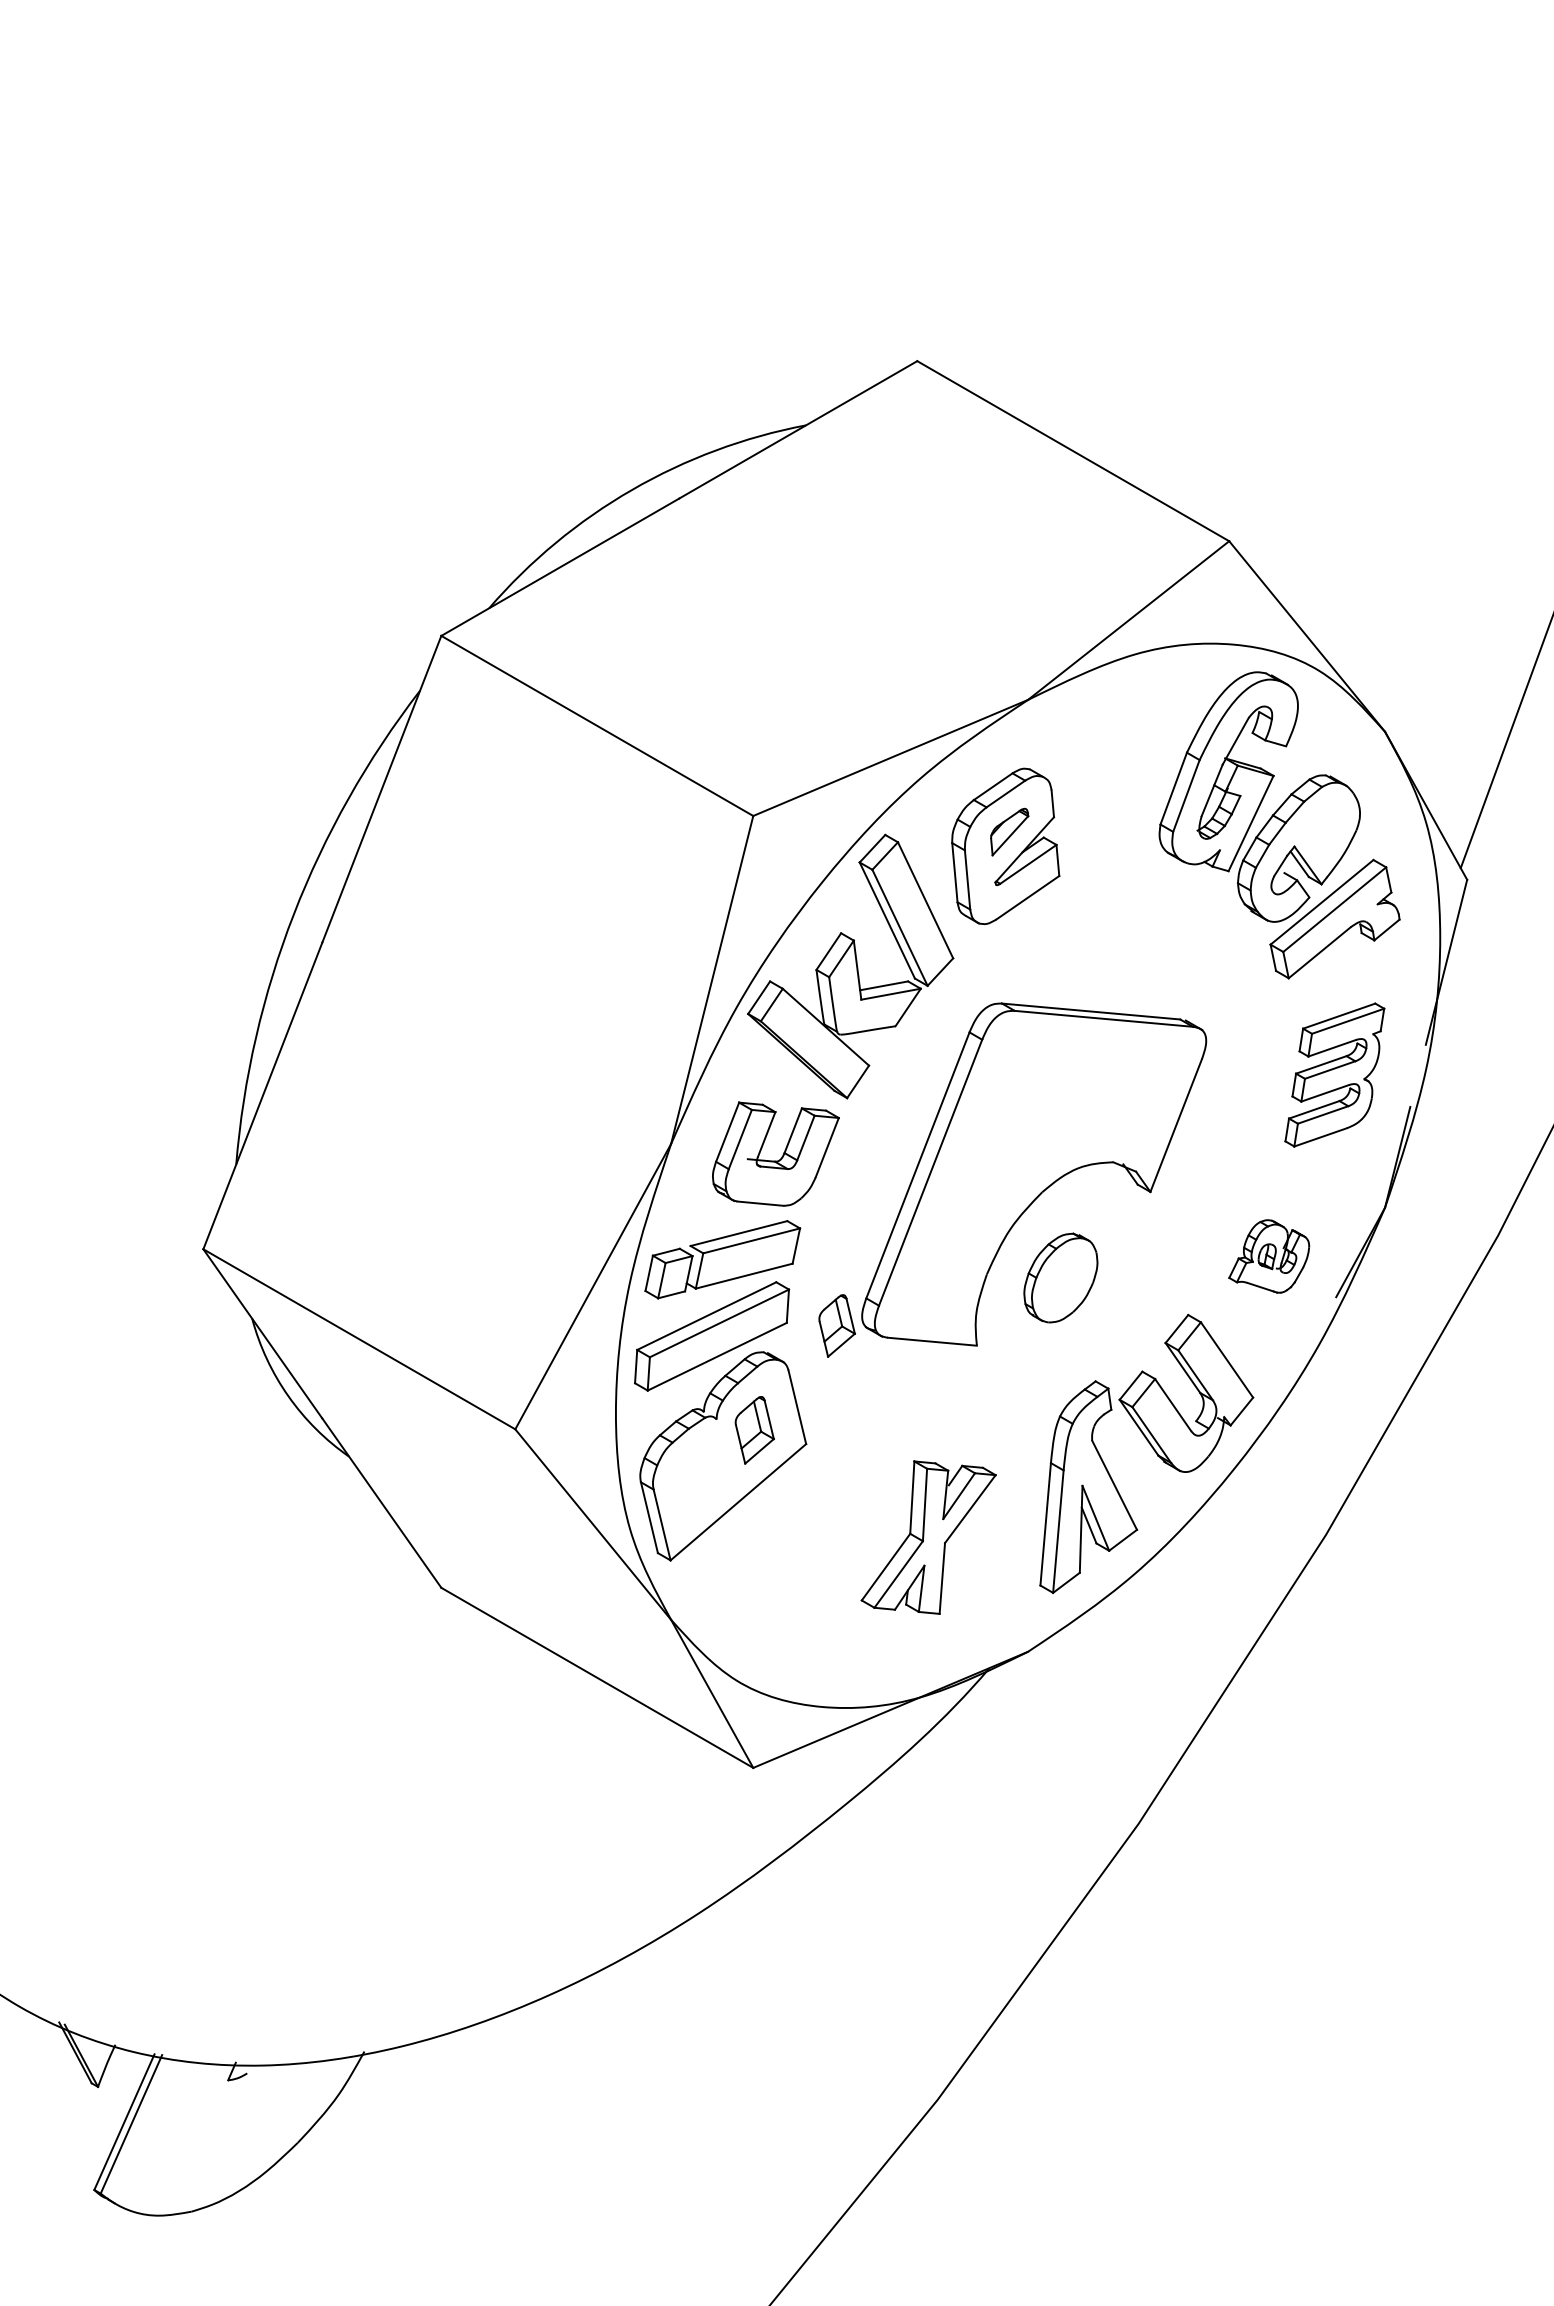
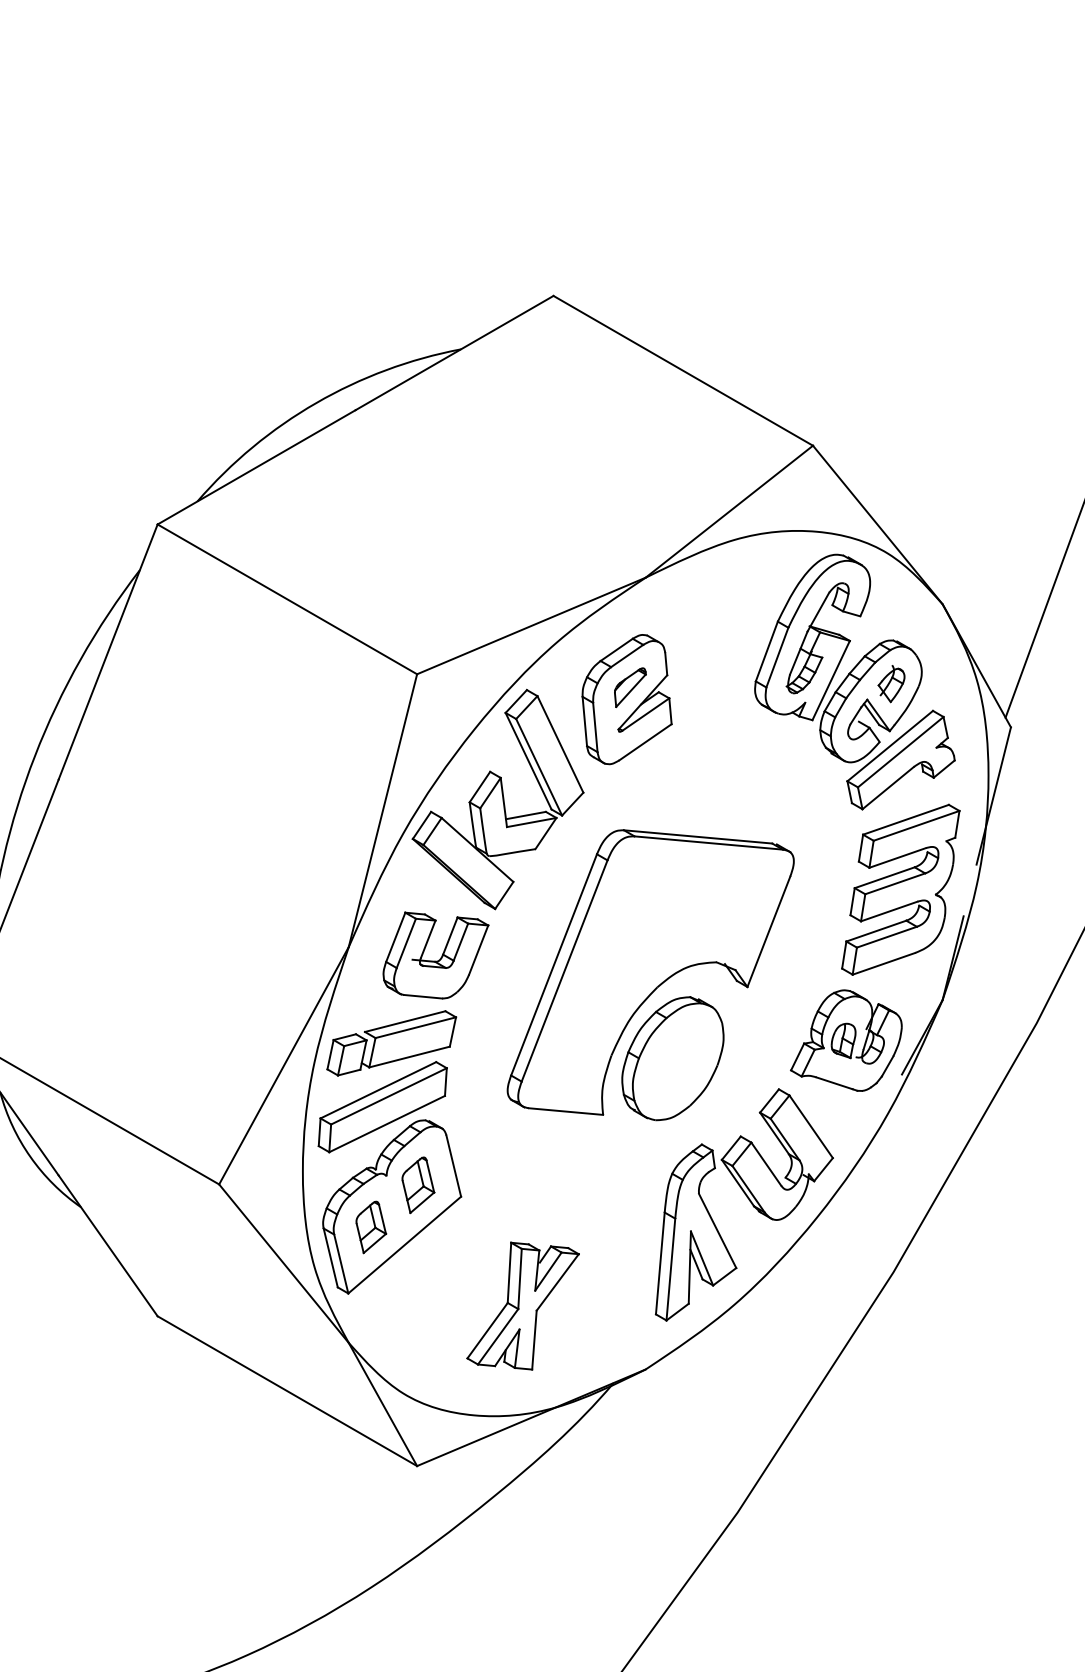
part: (1323, 827) -> (891, 683), added
part: (1334, 1074) -> (900, 889), size x1.43
part: (1268, 1256) -> (845, 1040), size x1.67
part: (1060, 1277) -> (672, 1058), size x1.67
part: (836, 1325) -> (370, 1227), moved
part: (928, 1537) -> (522, 1306), moved

